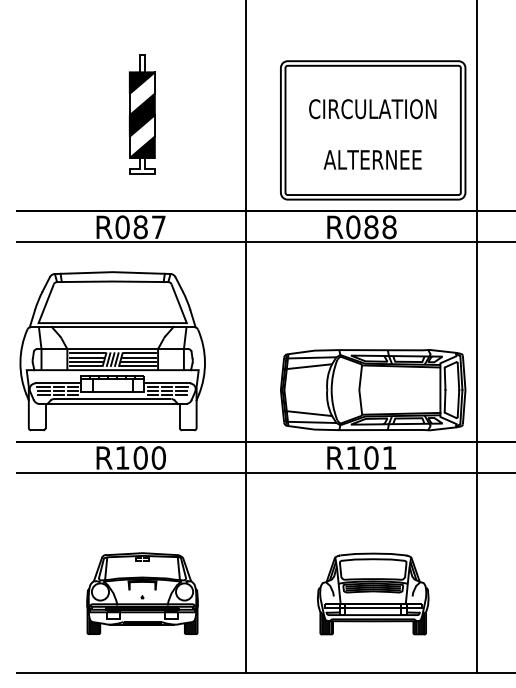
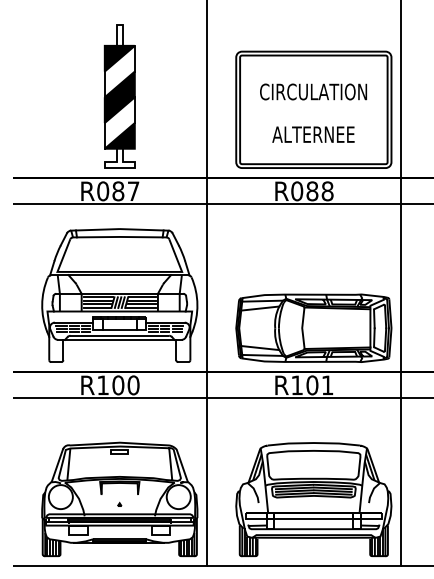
part: (142, 114) -> (119, 96), size x1.43
part: (112, 351) -> (119, 295), moved
part: (142, 593) -> (119, 499), size x1.67
part: (372, 593) -> (313, 499), size x1.67

